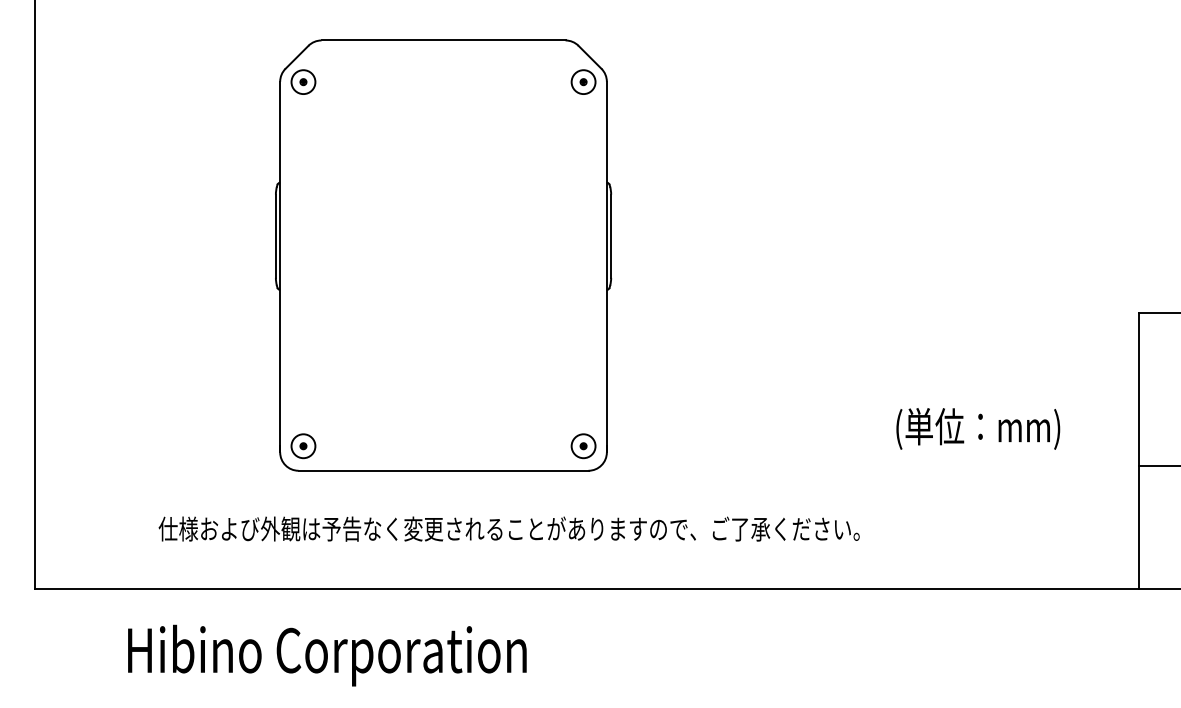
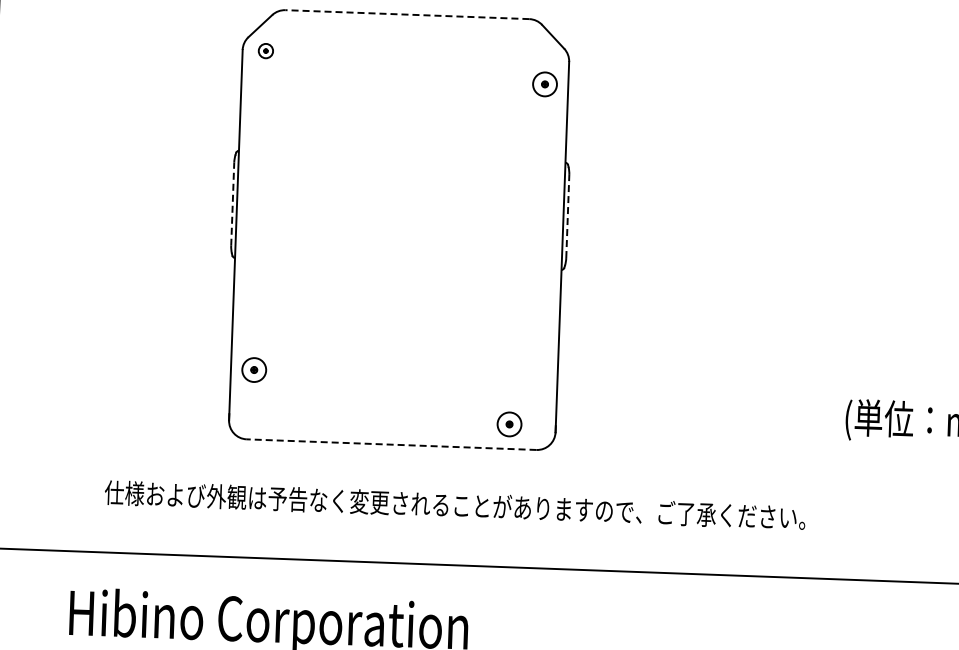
line: (443, 40) -> (407, 14), solid -> dashed
part: (303, 81) -> (265, 50), size x0.6
part: (583, 81) -> (544, 83), moved
line: (275, 236) -> (232, 204), solid -> dashed
line: (611, 236) -> (568, 216), solid -> dashed
part: (303, 446) -> (254, 370), moved
part: (583, 446) -> (509, 424), moved
line: (443, 470) -> (391, 444), solid -> dashed

